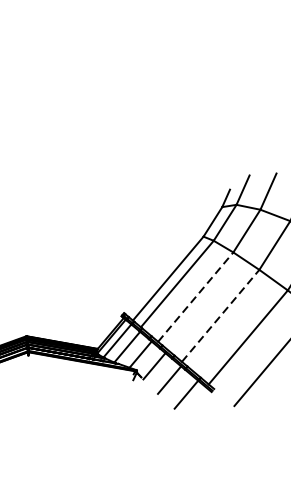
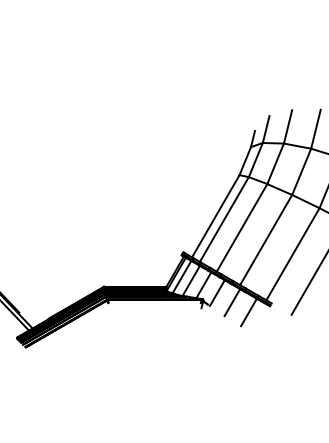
line: (196, 296) -> (242, 227), dashed -> solid
line: (221, 315) -> (266, 239), dashed -> solid

